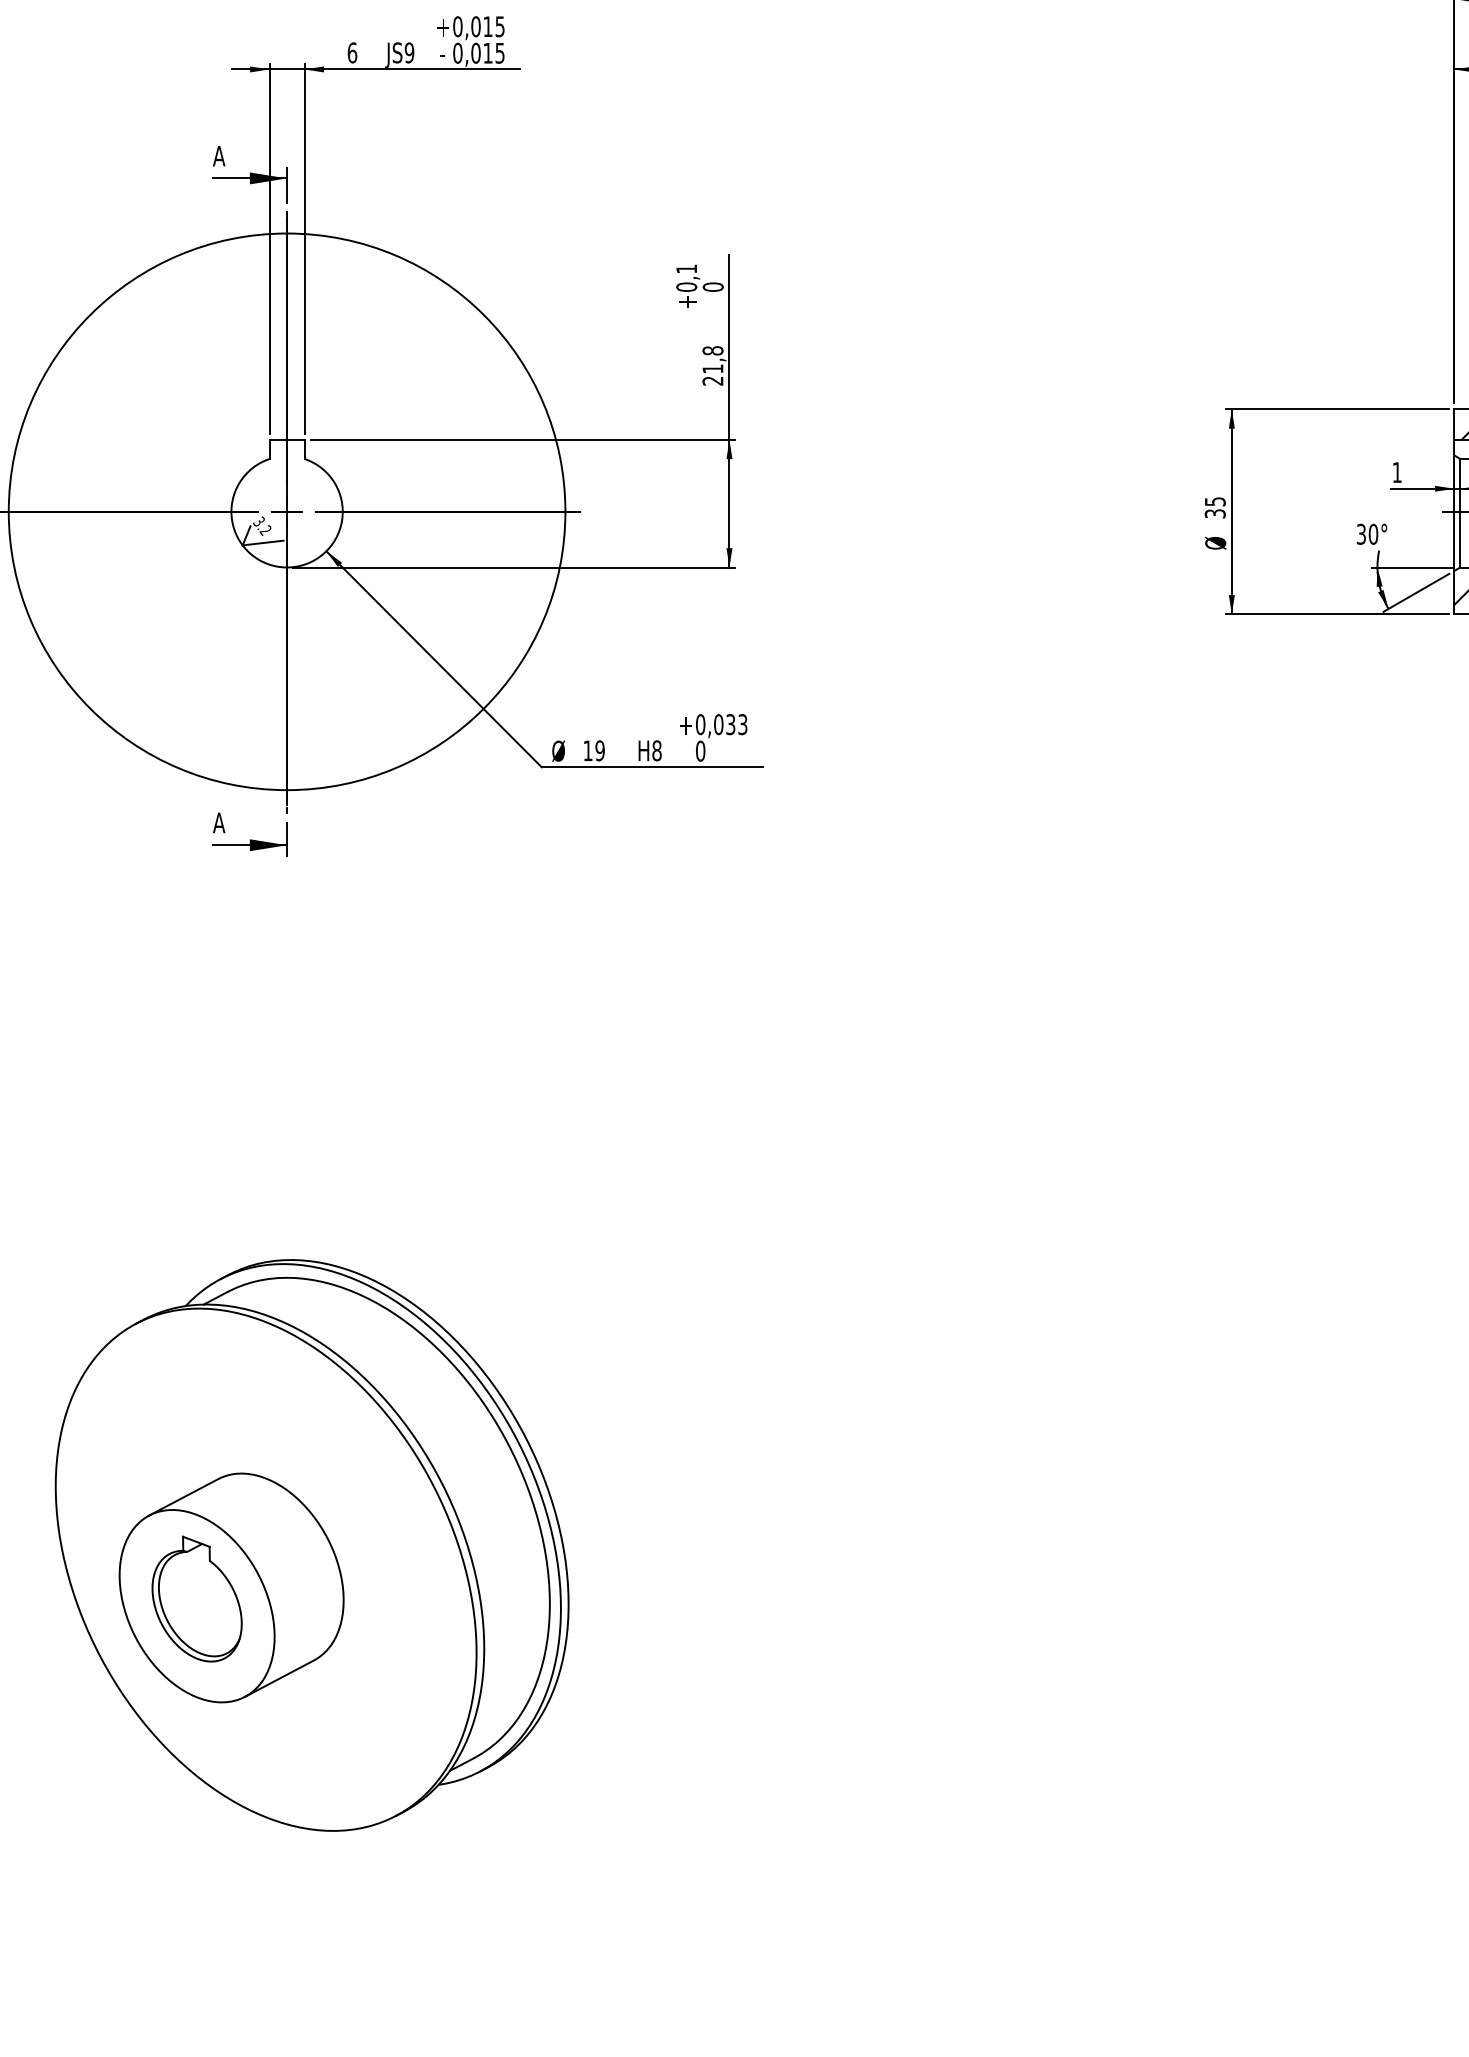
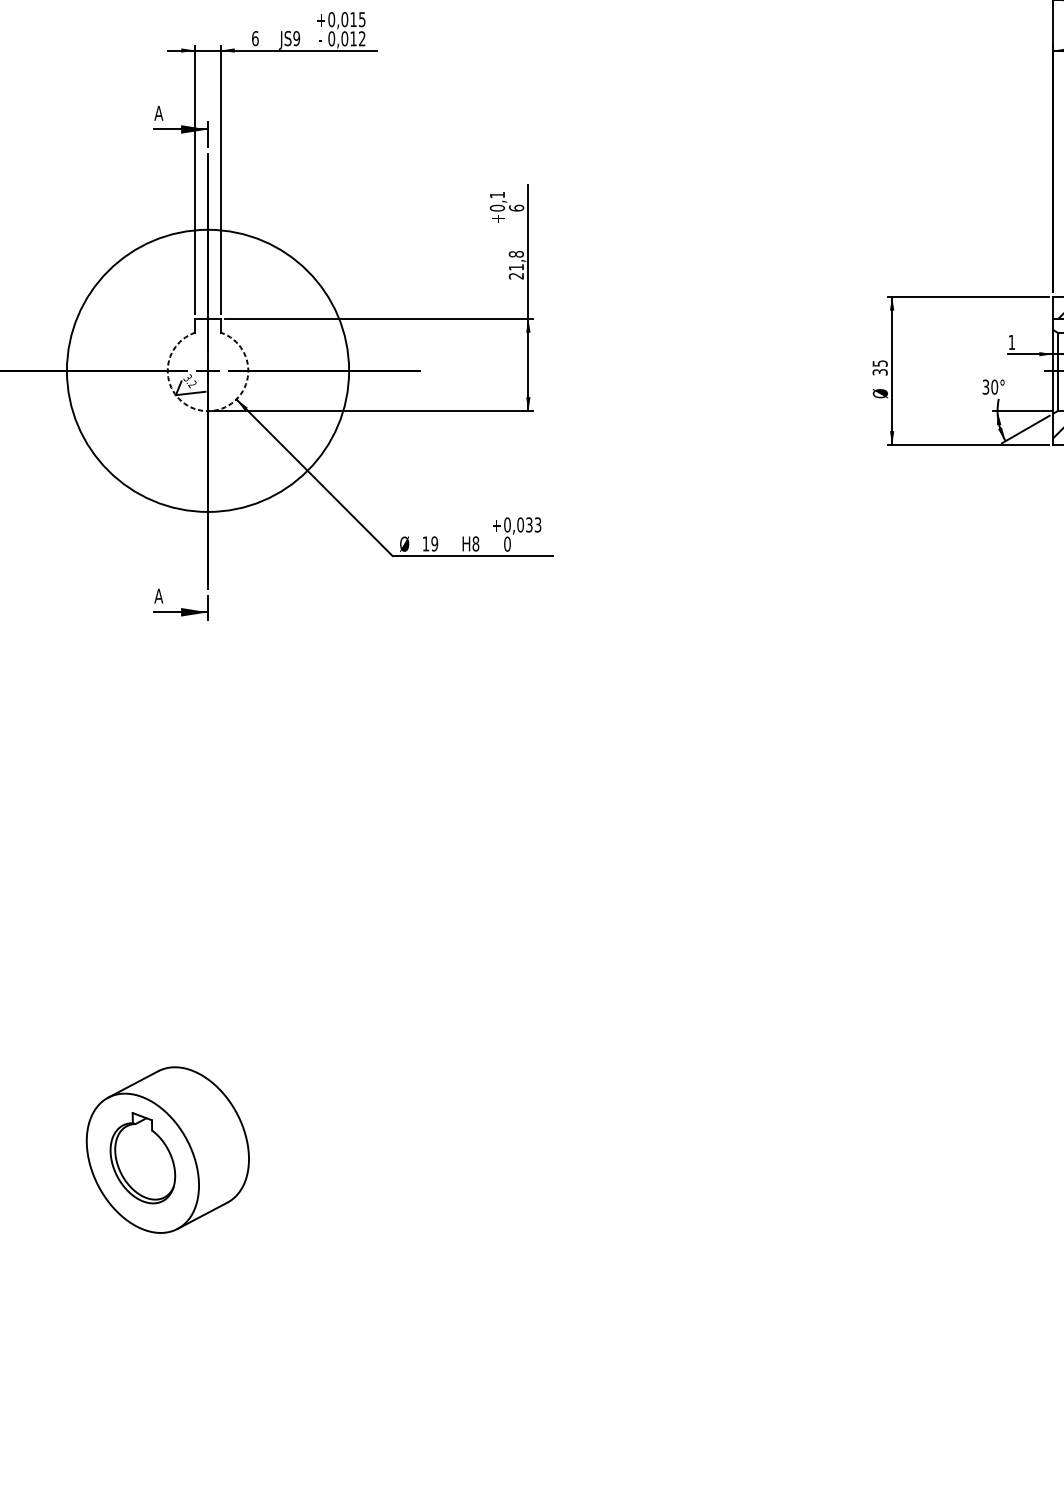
text: (499, 52) -> (361, 38), 0,015 -> 0,012
text: (712, 286) -> (516, 207), 0 -> 6
circle: (286, 511) -> (207, 370), size x0.7
arc: (287, 567) -> (208, 411), solid -> dashed
part: (311, 1545) -> (225, 1119), removed

